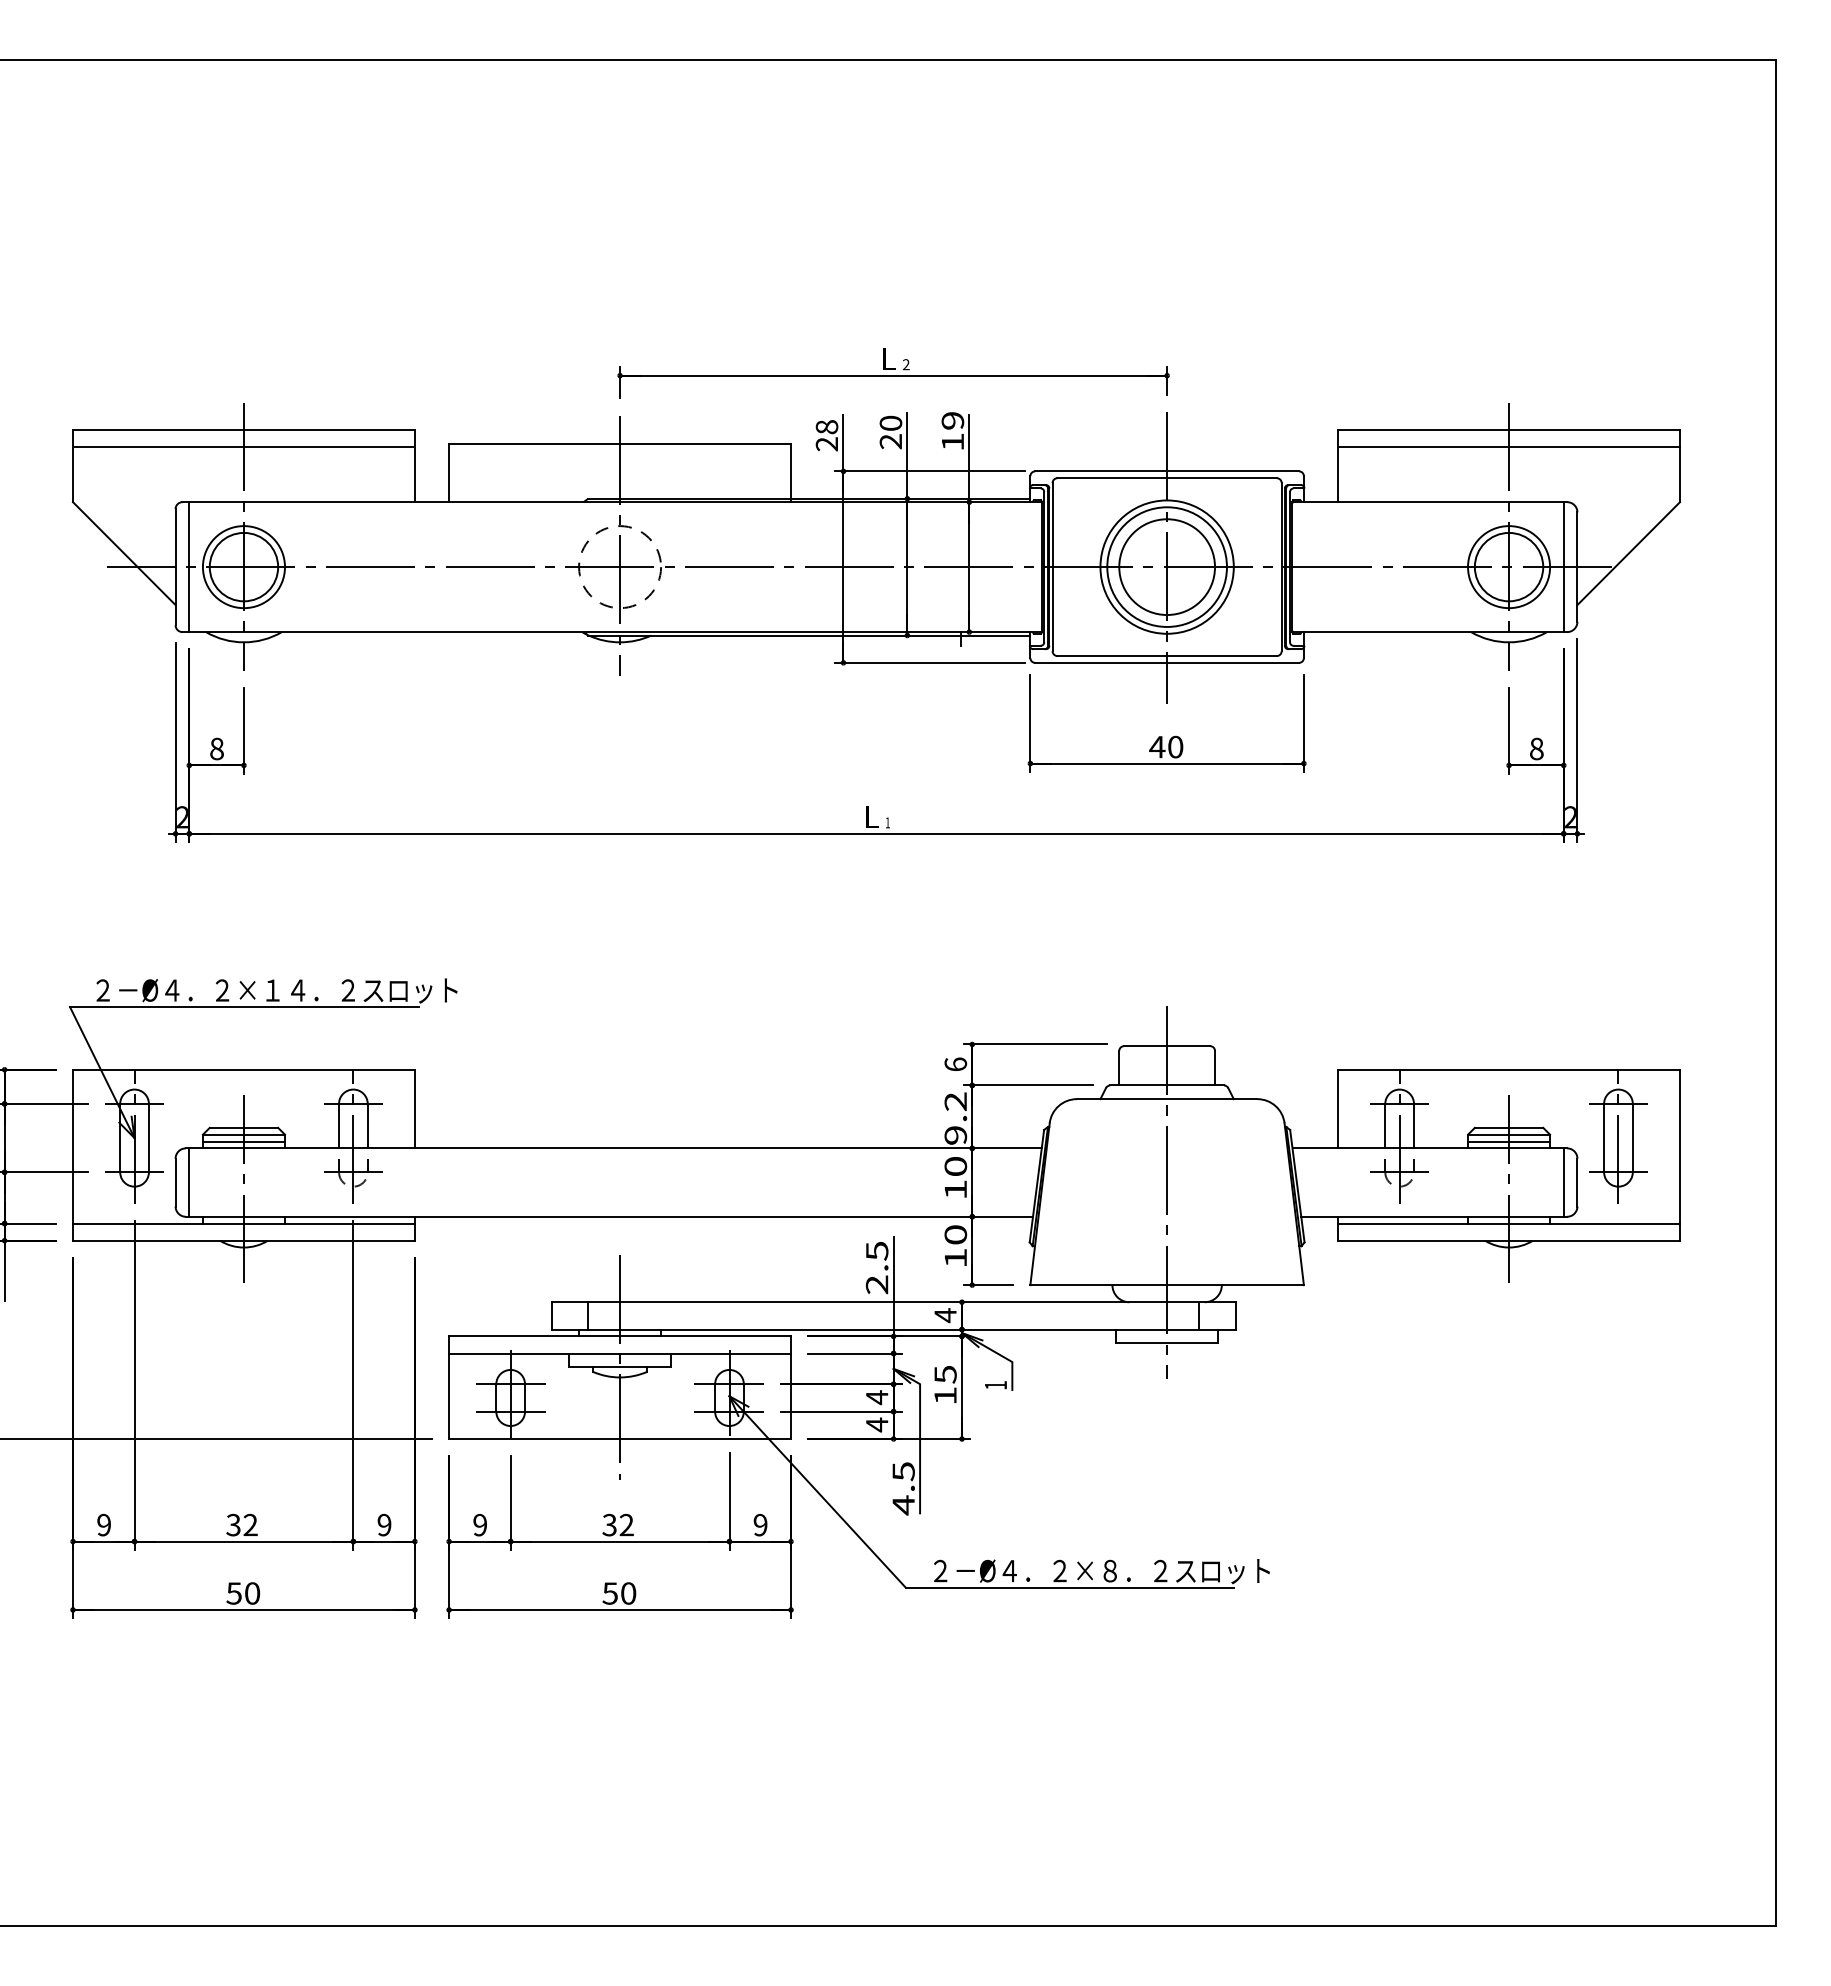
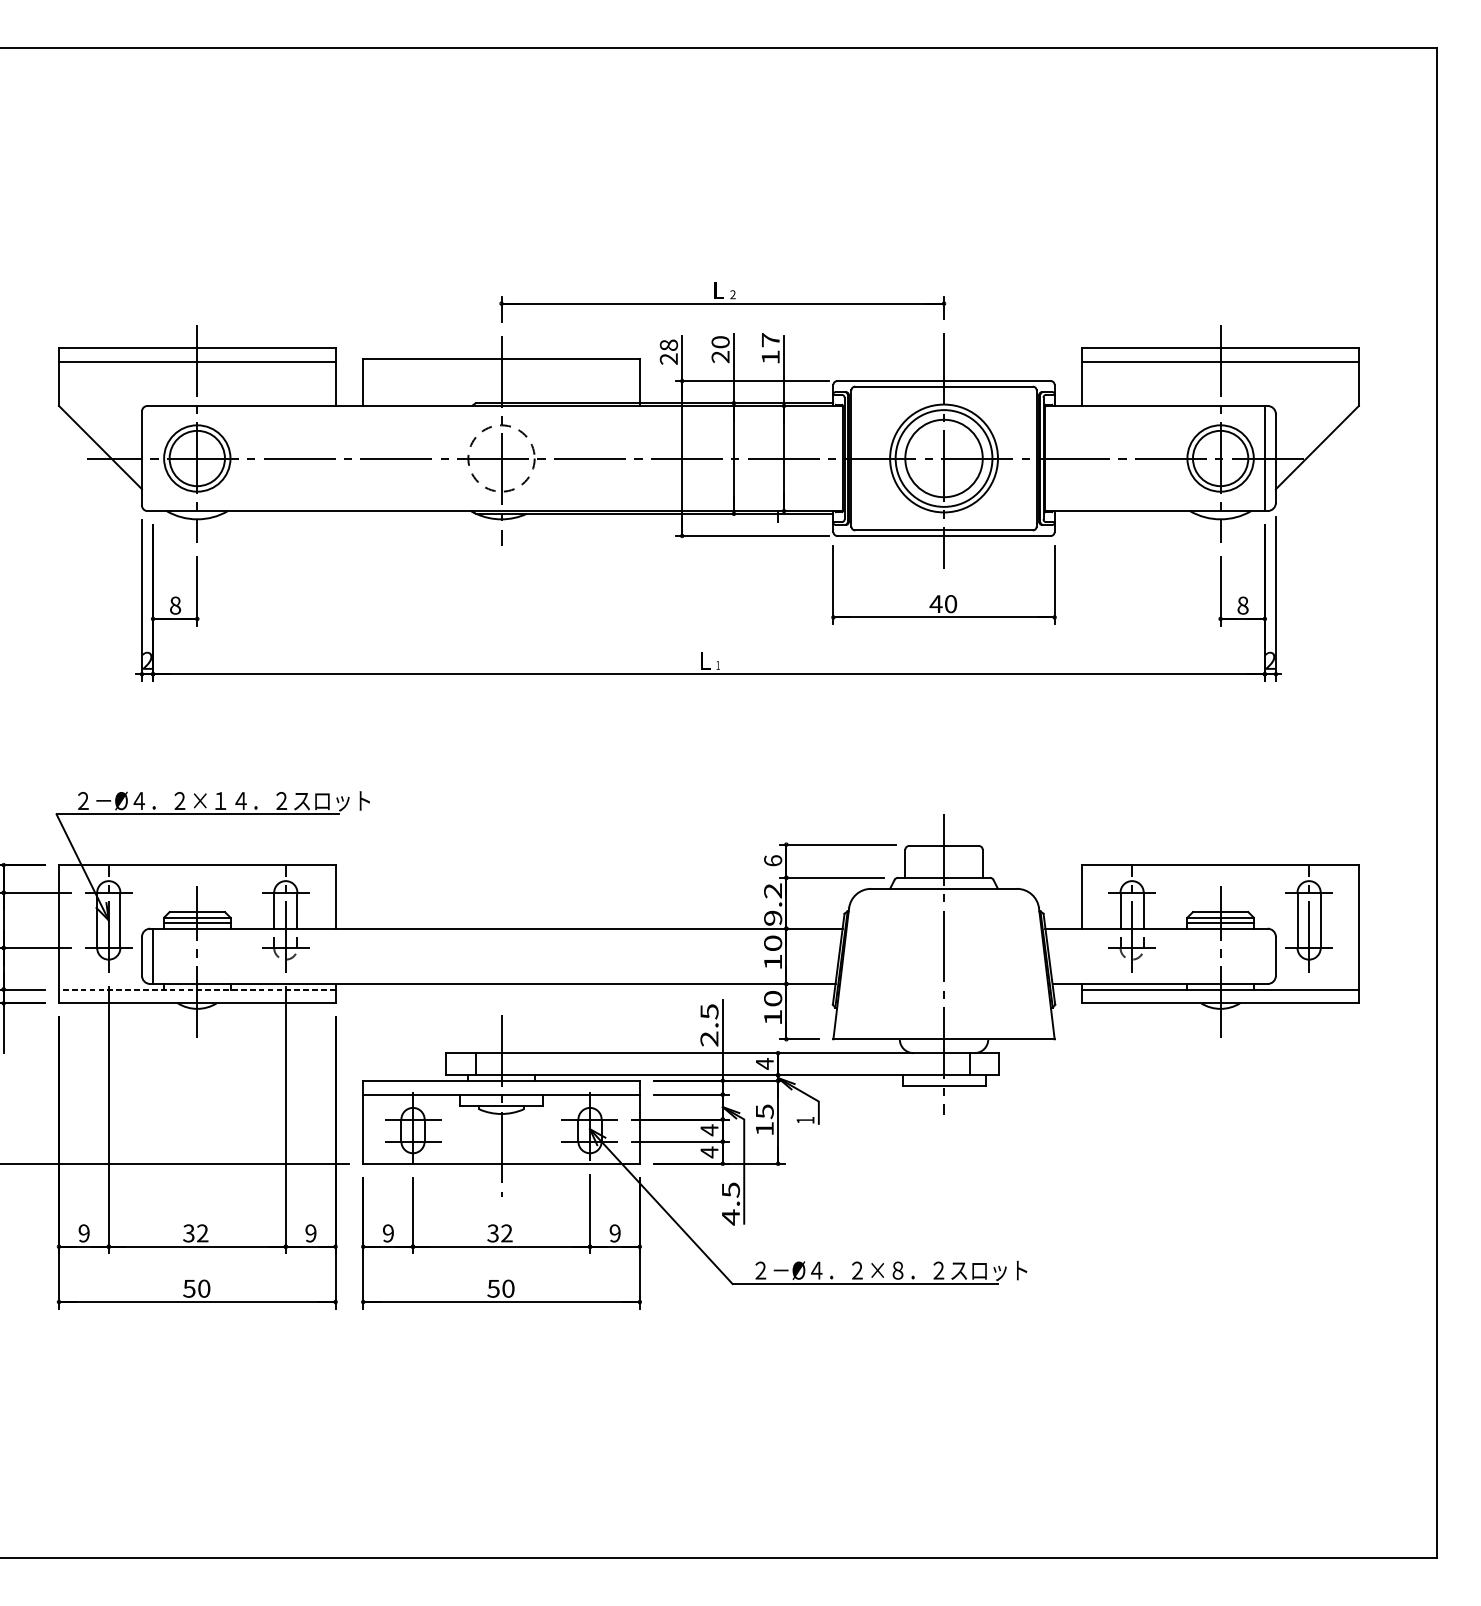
text: (952, 420) -> (770, 339), 19 -> 17
line: (189, 567) -> (153, 458), removed
line: (1563, 1182) -> (1264, 956), removed
line: (243, 1223) -> (196, 989), solid -> dashed

